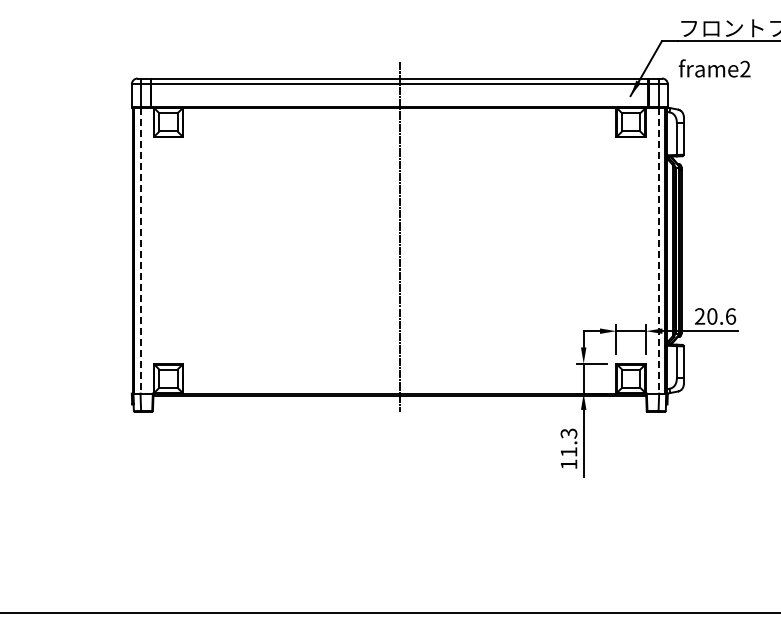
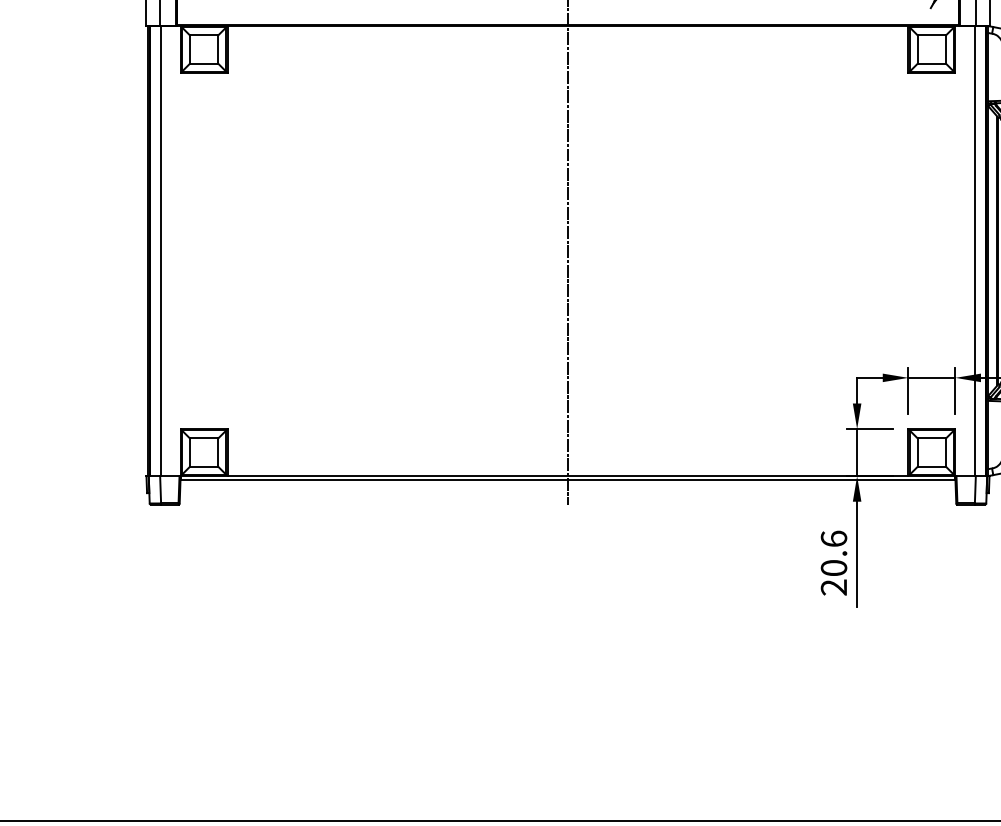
line: (140, 251) -> (160, 252), dashed -> solid
line: (658, 251) -> (974, 252), dashed -> solid
text: (568, 448) -> (833, 562), 11.3 -> 20.6

